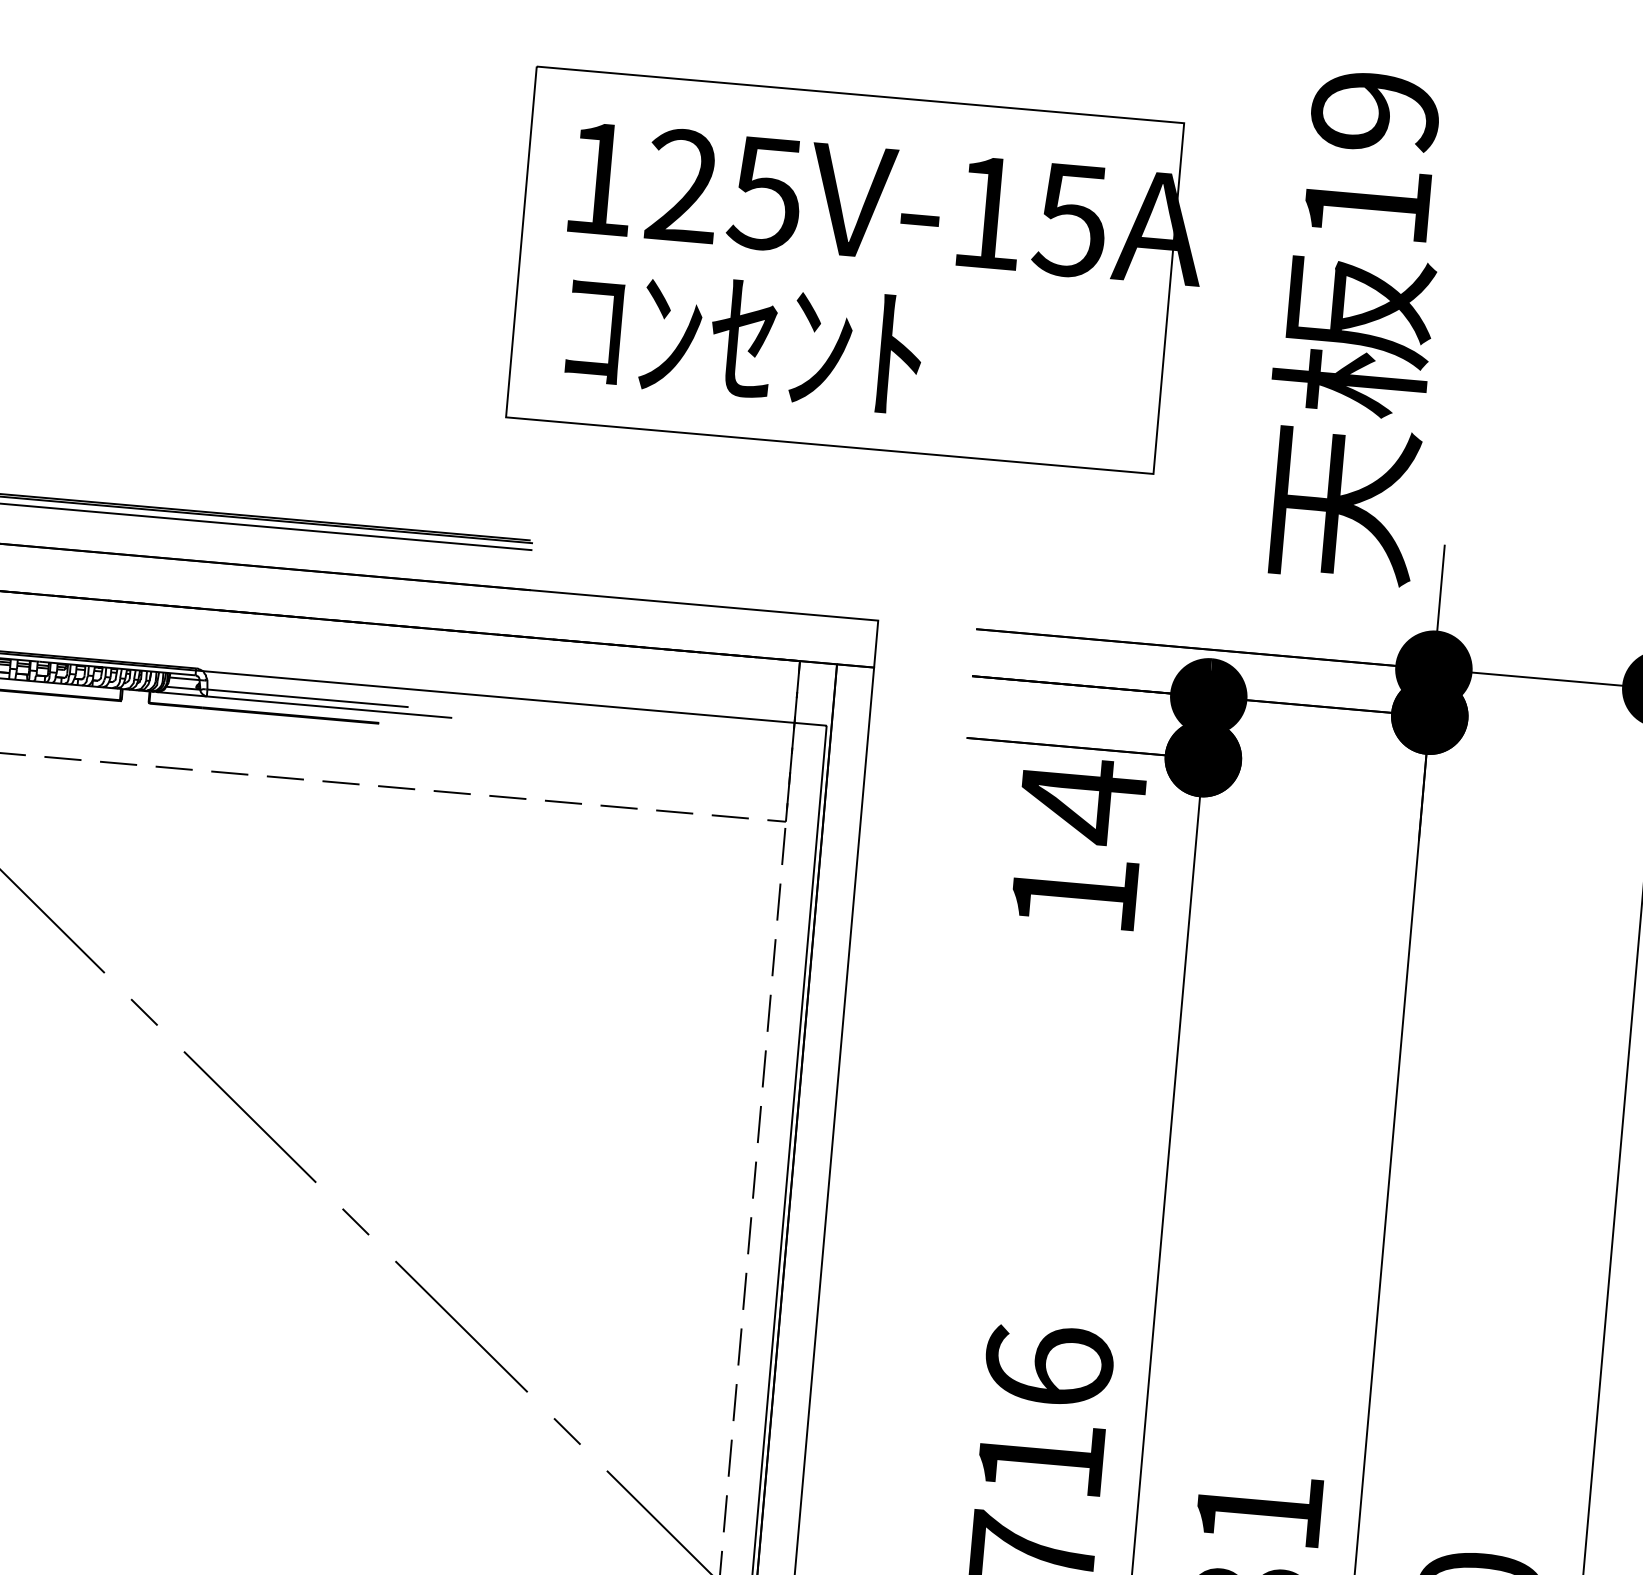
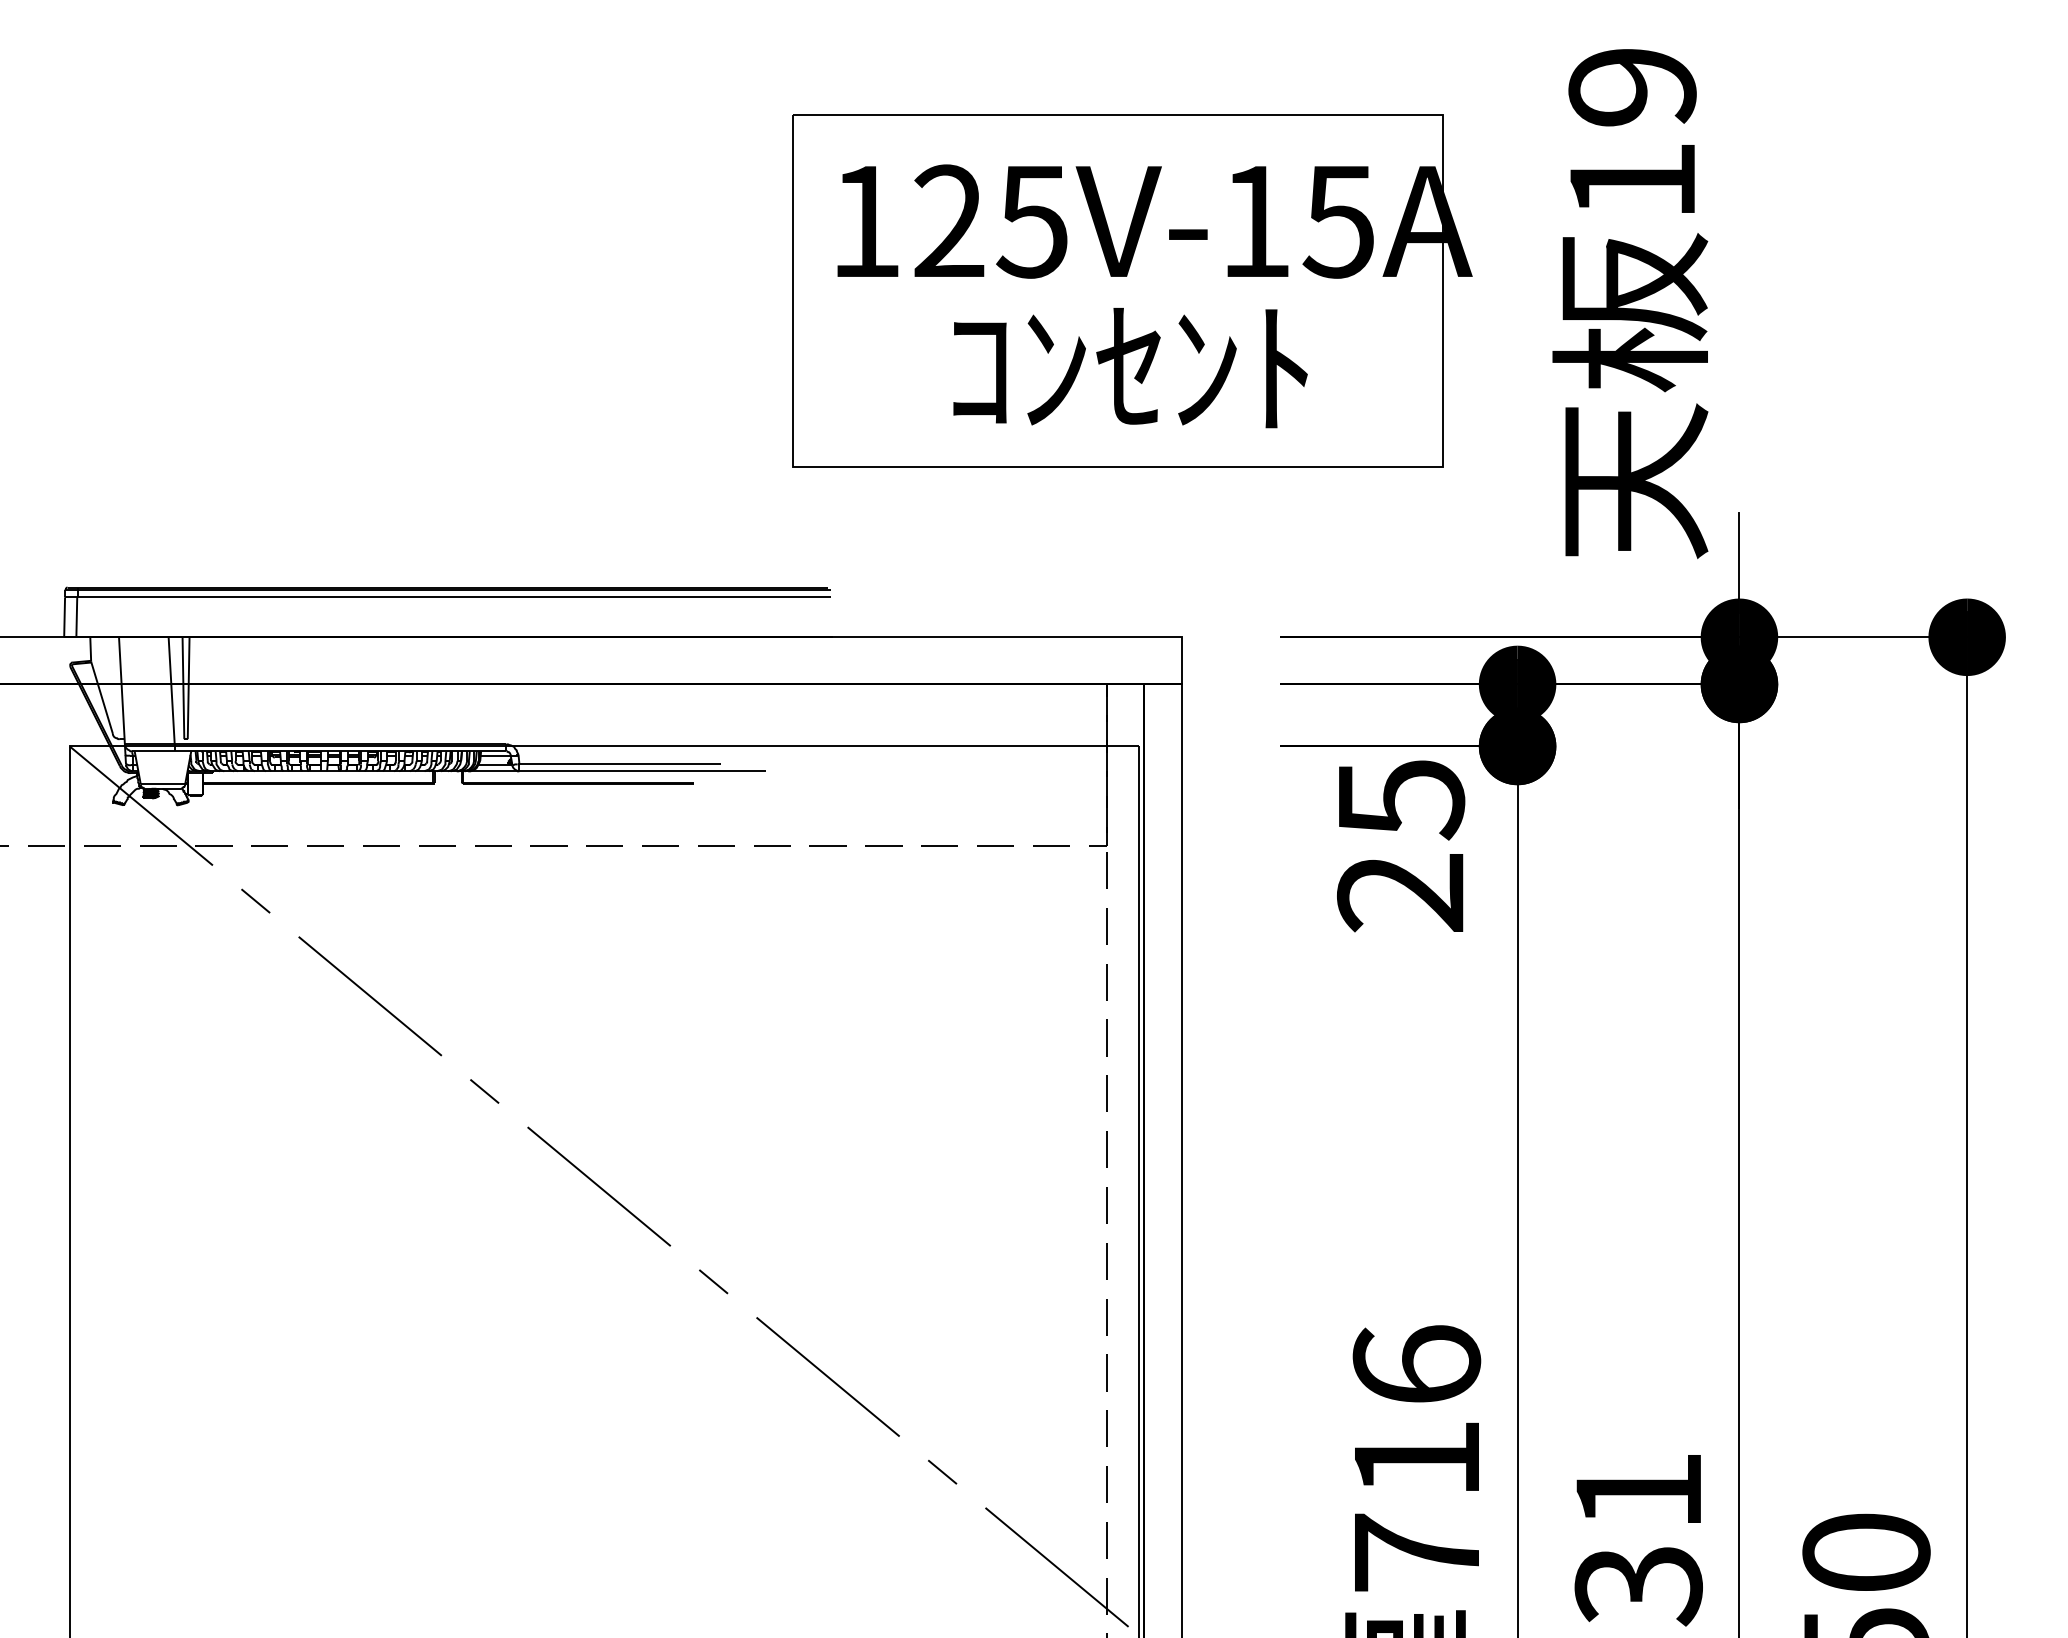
text: (744, 341) -> (1130, 368), moved
text: (1079, 846) -> (1401, 844), 14 -> 25

